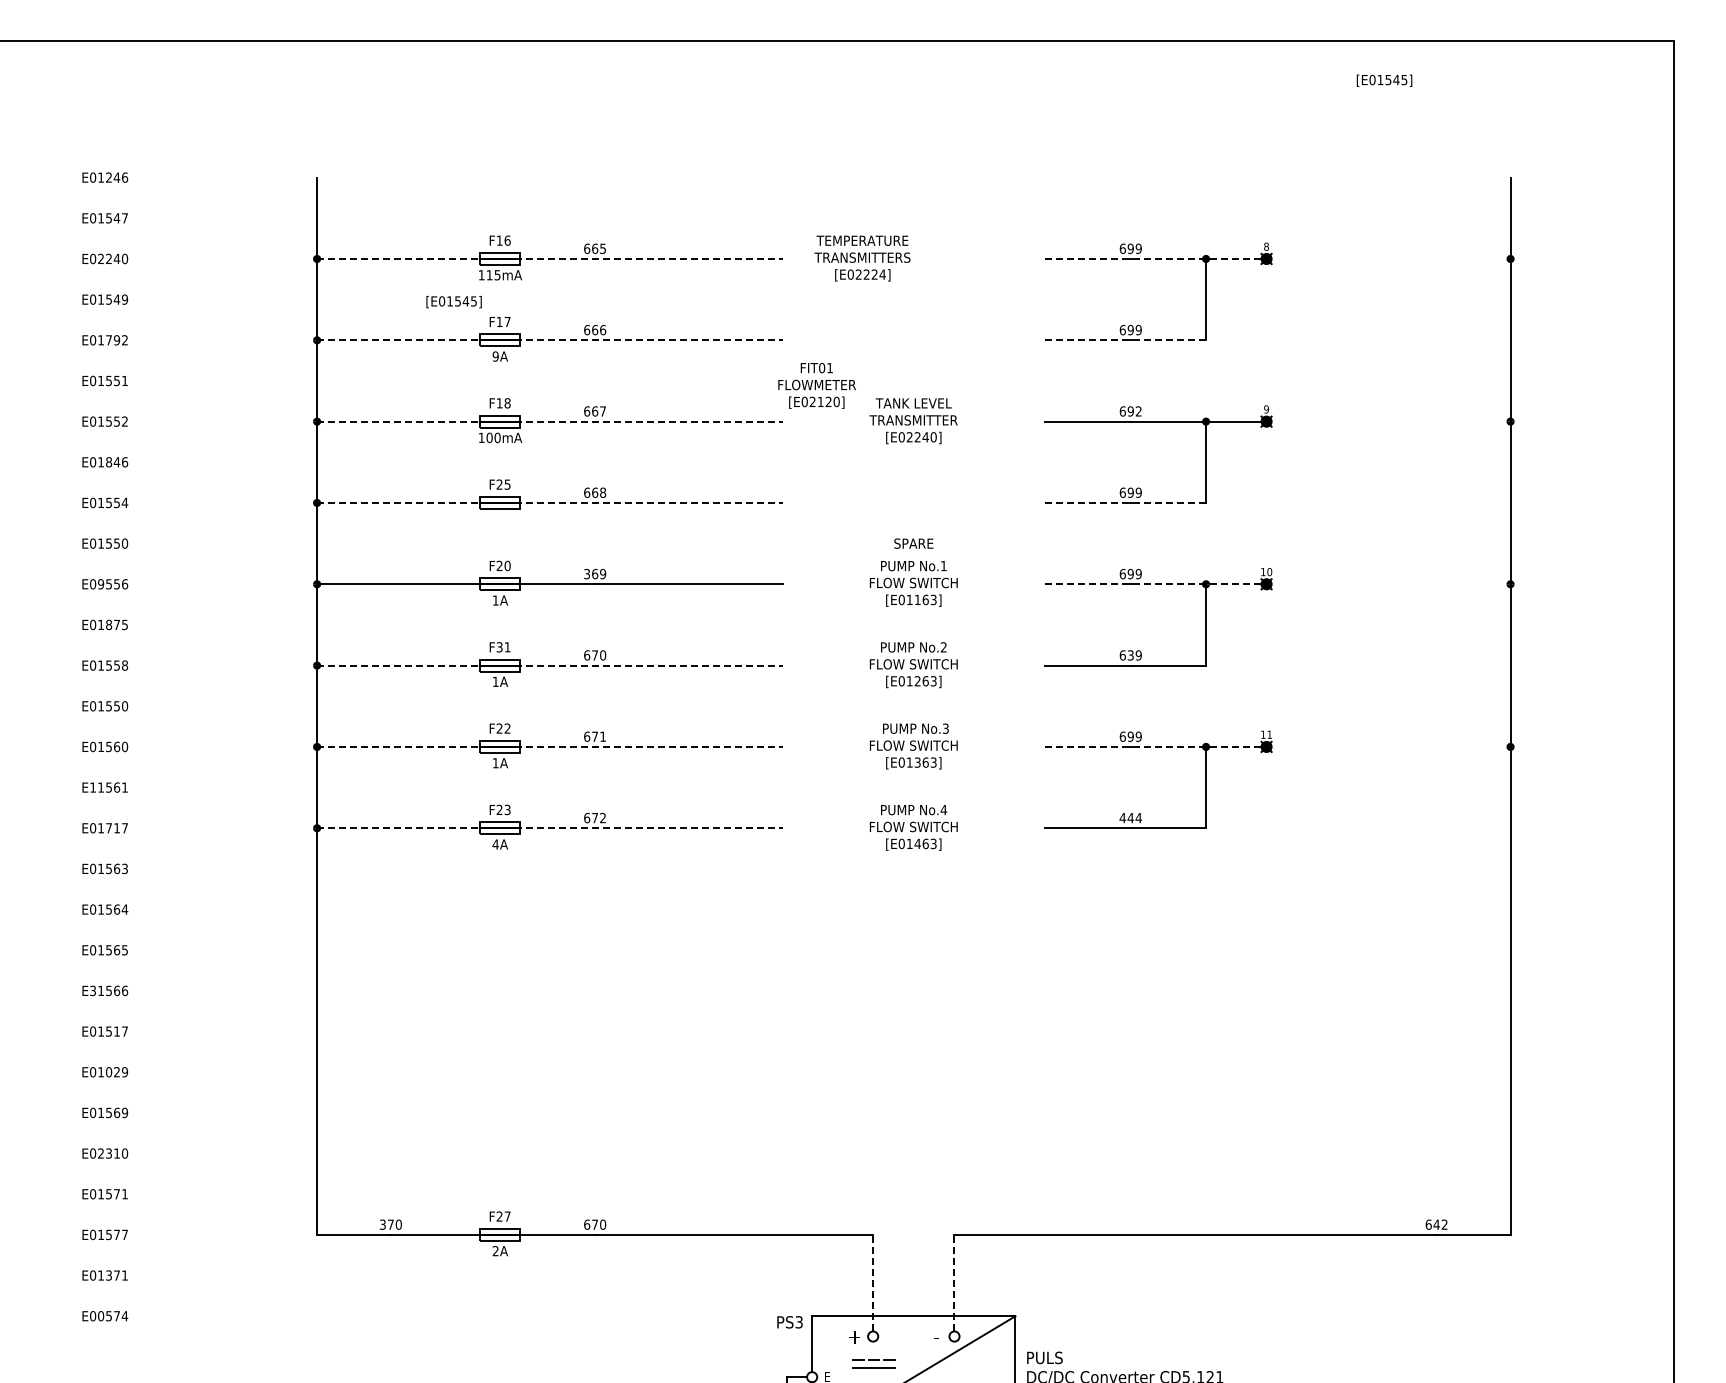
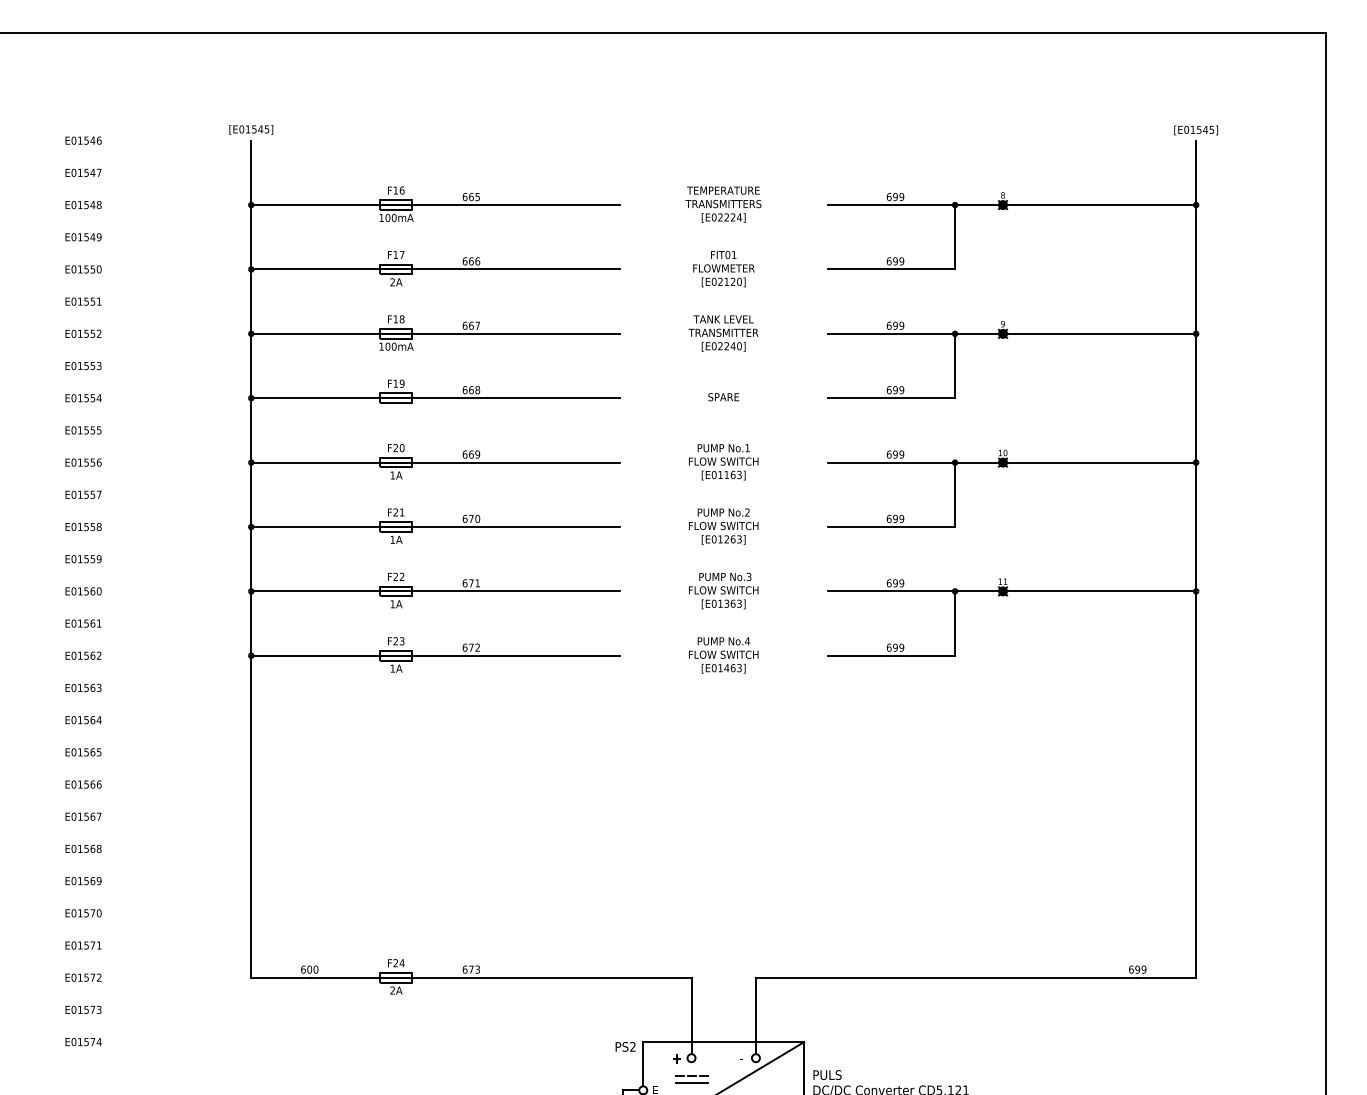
text: (1384, 80) -> (1196, 130), moved
text: (108, 177) -> (86, 140), E01246 -> E01546
text: (113, 258) -> (90, 204), E02240 -> E01548
line: (549, 258) -> (435, 204), dashed -> solid
text: (862, 258) -> (723, 204), moved
line: (1153, 258) -> (913, 204), dashed -> solid
line: (1390, 258) -> (1101, 204), added
text: (493, 275) -> (390, 218), 115mA -> 100mA
text: (453, 302) -> (250, 130), moved
text: (117, 340) -> (93, 269), E01792 -> E01550
line: (549, 340) -> (435, 269), dashed -> solid
line: (1125, 340) -> (891, 269), dashed -> solid
text: (495, 356) -> (392, 282), 9A -> 2A
text: (816, 385) -> (723, 268), moved
text: (1138, 411) -> (901, 325), 692 -> 699
line: (549, 421) -> (435, 333), dashed -> solid
line: (1390, 421) -> (1101, 333), added
text: (117, 462) -> (93, 366), E01846 -> E01553
text: (503, 484) -> (398, 383), F25 -> F19
line: (549, 502) -> (435, 397), dashed -> solid
line: (1125, 502) -> (891, 397), dashed -> solid
text: (124, 543) -> (98, 430), E01550 -> E01555
text: (913, 543) -> (723, 397), moved
text: (587, 573) -> (465, 454), 369 -> 669
text: (101, 584) -> (80, 462), E09556 -> E01556
line: (1153, 584) -> (913, 462), dashed -> solid
line: (1390, 584) -> (1101, 462), added
text: (116, 624) -> (92, 494), E01875 -> E01557
text: (499, 647) -> (395, 512), F31 -> F21
text: (1130, 655) -> (895, 518), 639 -> 699
line: (549, 665) -> (435, 526), dashed -> solid
text: (124, 706) -> (98, 559), E01550 -> E01559
line: (549, 746) -> (435, 591), dashed -> solid
line: (1153, 746) -> (913, 591), dashed -> solid
line: (1390, 746) -> (1101, 591), added
text: (93, 787) -> (74, 623), E11561 -> E01561
text: (1130, 817) -> (895, 647), 444 -> 699
text: (116, 828) -> (92, 655), E01717 -> E01562
line: (549, 828) -> (435, 655), dashed -> solid
text: (495, 844) -> (392, 668), 4A -> 1A
text: (93, 990) -> (74, 784), E31566 -> E01566
text: (117, 1031) -> (93, 816), E01517 -> E01567
text: (117, 1072) -> (93, 849), E01029 -> E01568
text: (108, 1153) -> (86, 913), E02310 -> E01570
text: (507, 1216) -> (402, 963), F27 -> F24
text: (386, 1224) -> (306, 969), 370 -> 600
text: (603, 1224) -> (478, 969), 670 -> 673
text: (1440, 1224) -> (1140, 969), 642 -> 699
text: (124, 1234) -> (98, 977), E01577 -> E01572
text: (116, 1275) -> (92, 1009), E01371 -> E01573
line: (873, 1282) -> (691, 1015), dashed -> solid
line: (954, 1282) -> (755, 1015), dashed -> solid
text: (101, 1316) -> (80, 1042), E00574 -> E01574
text: (798, 1322) -> (632, 1047), PS3 -> PS2

